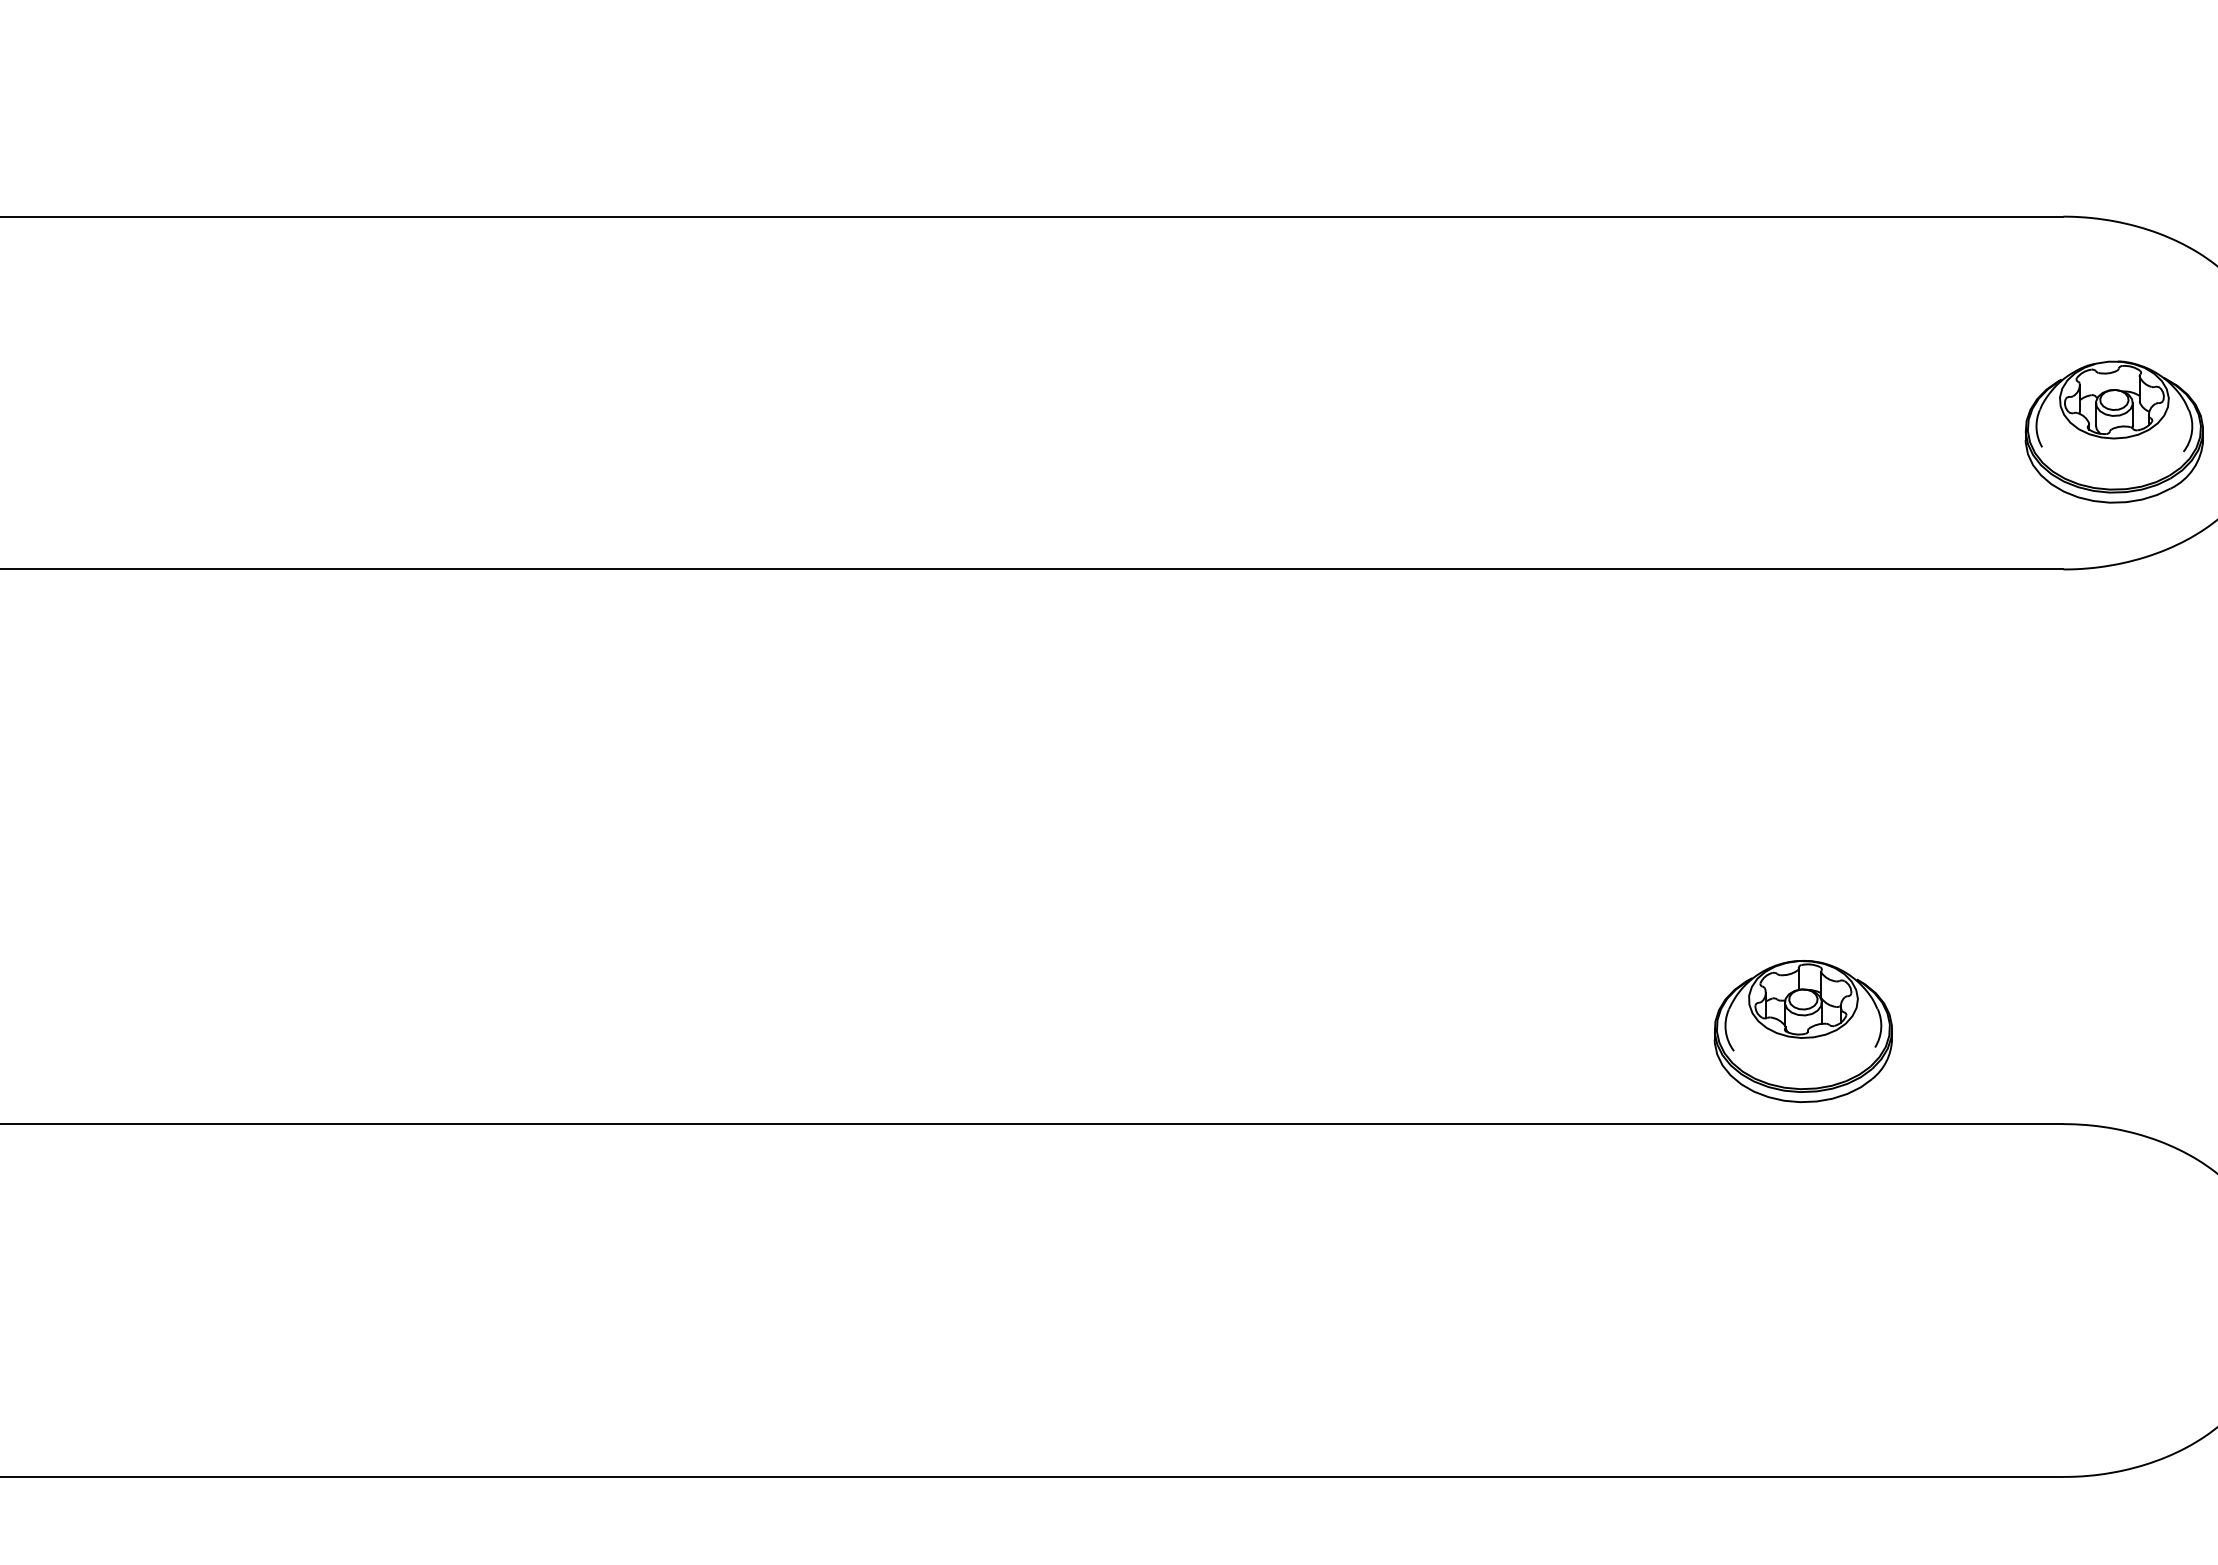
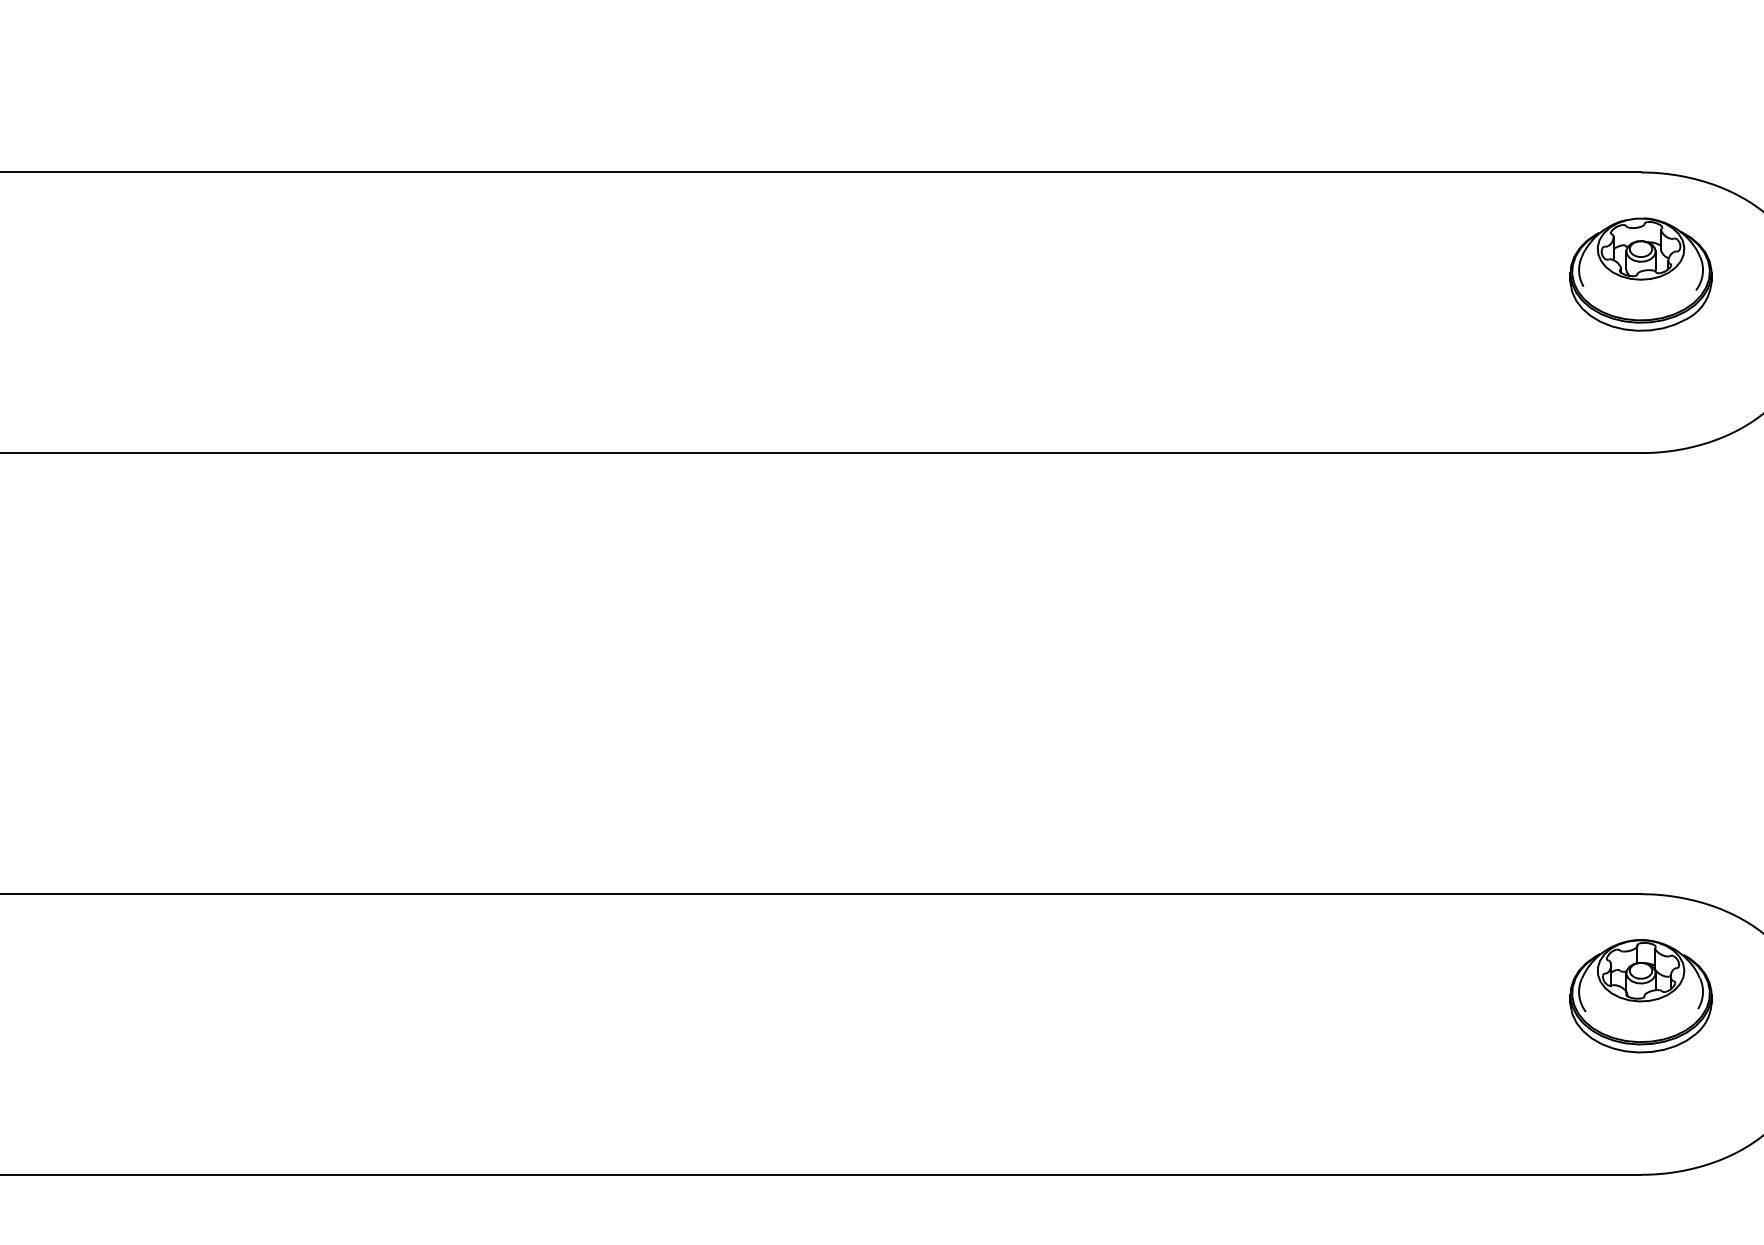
part: (2113, 431) -> (1640, 274), moved
part: (1802, 1031) -> (1640, 996), moved

